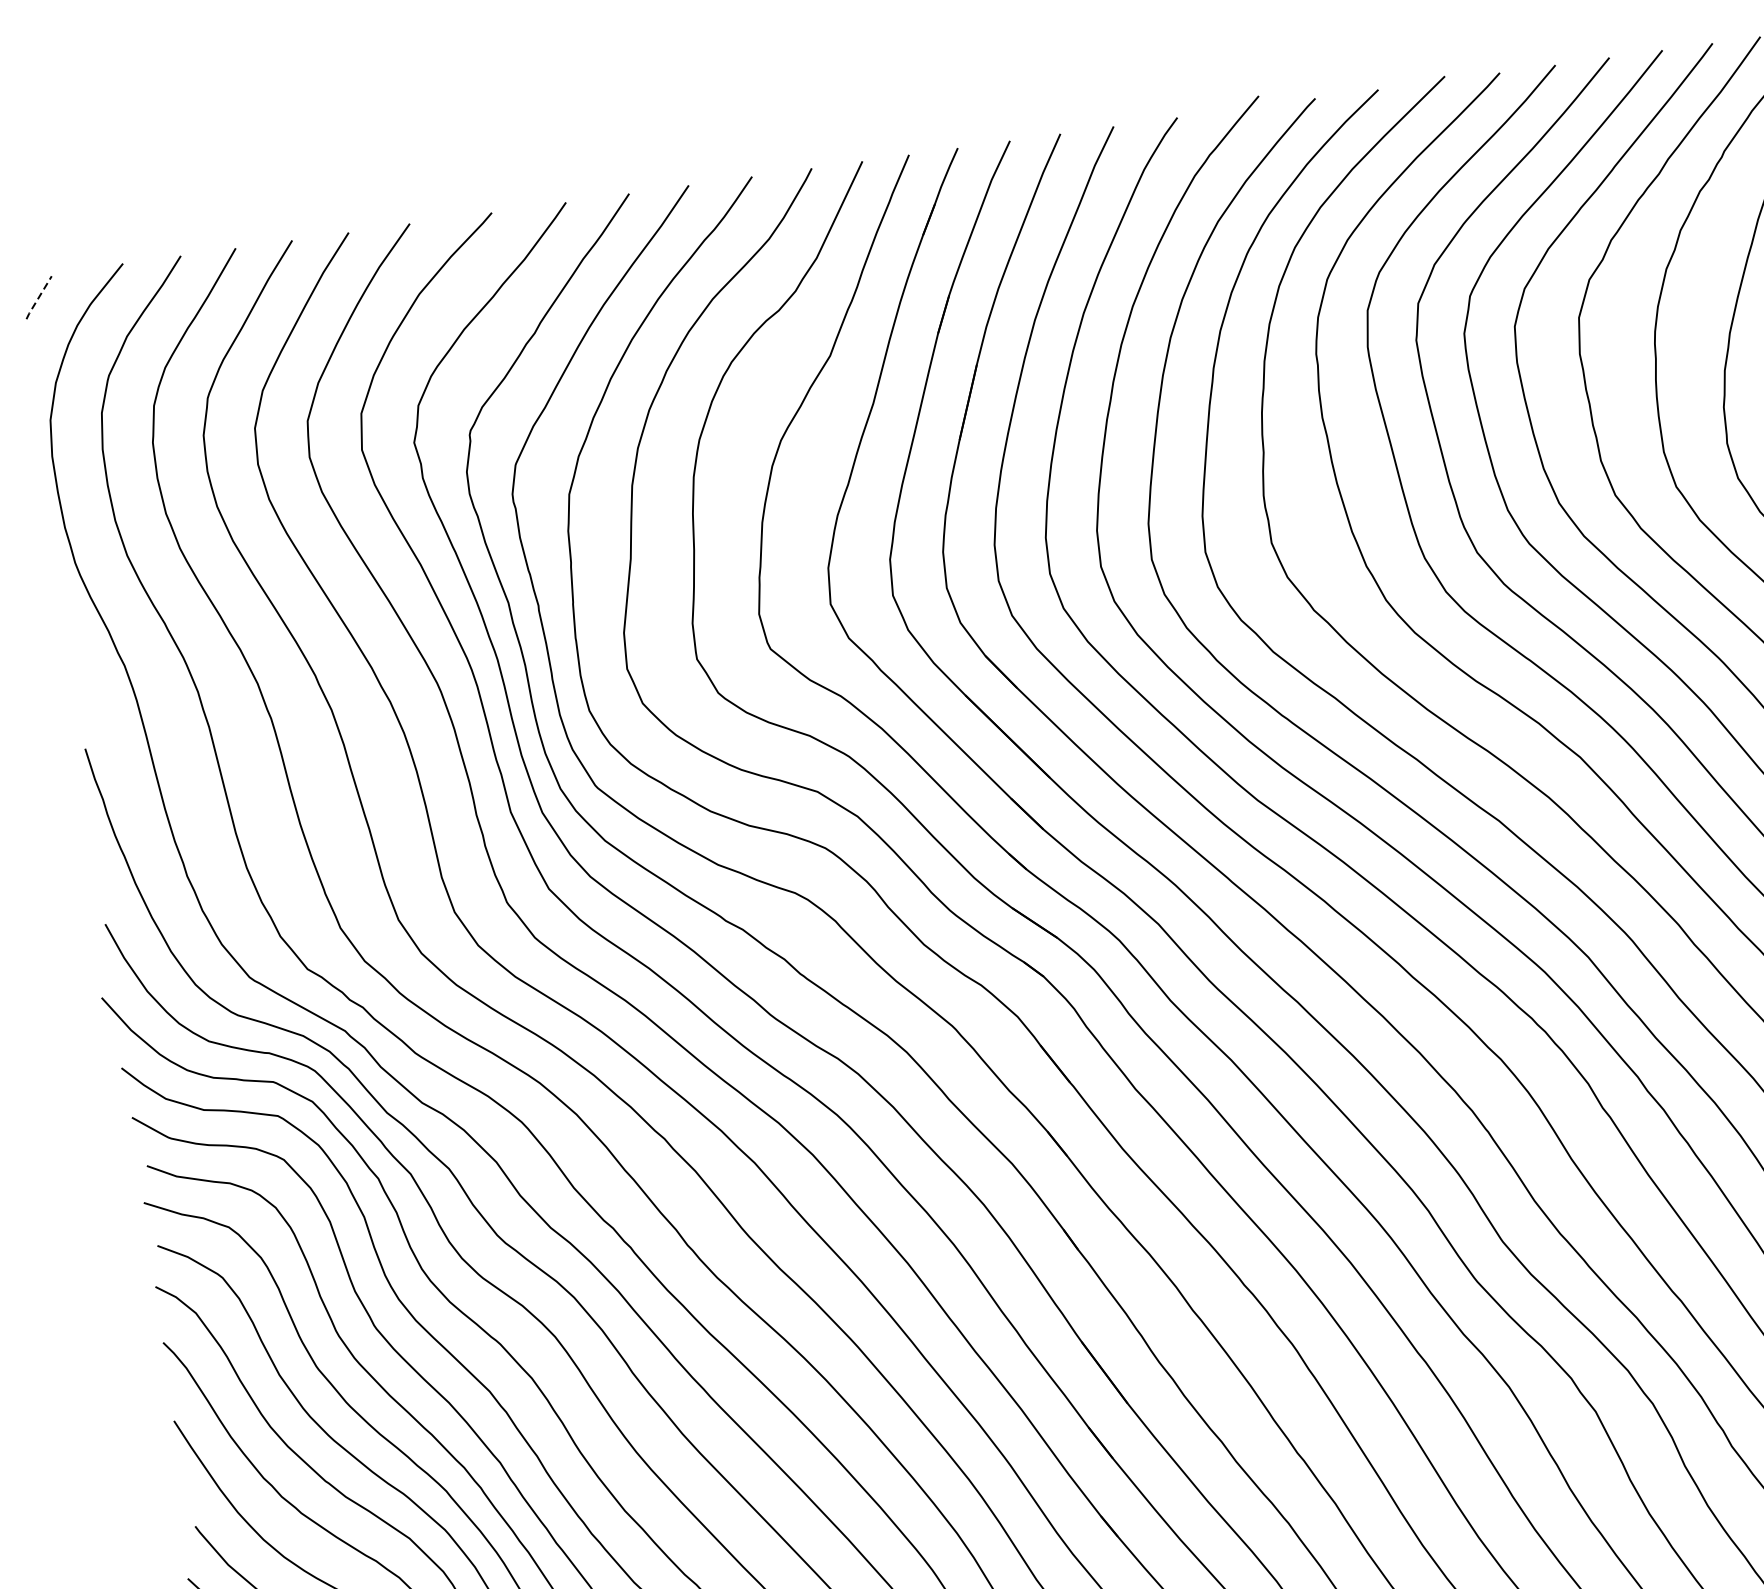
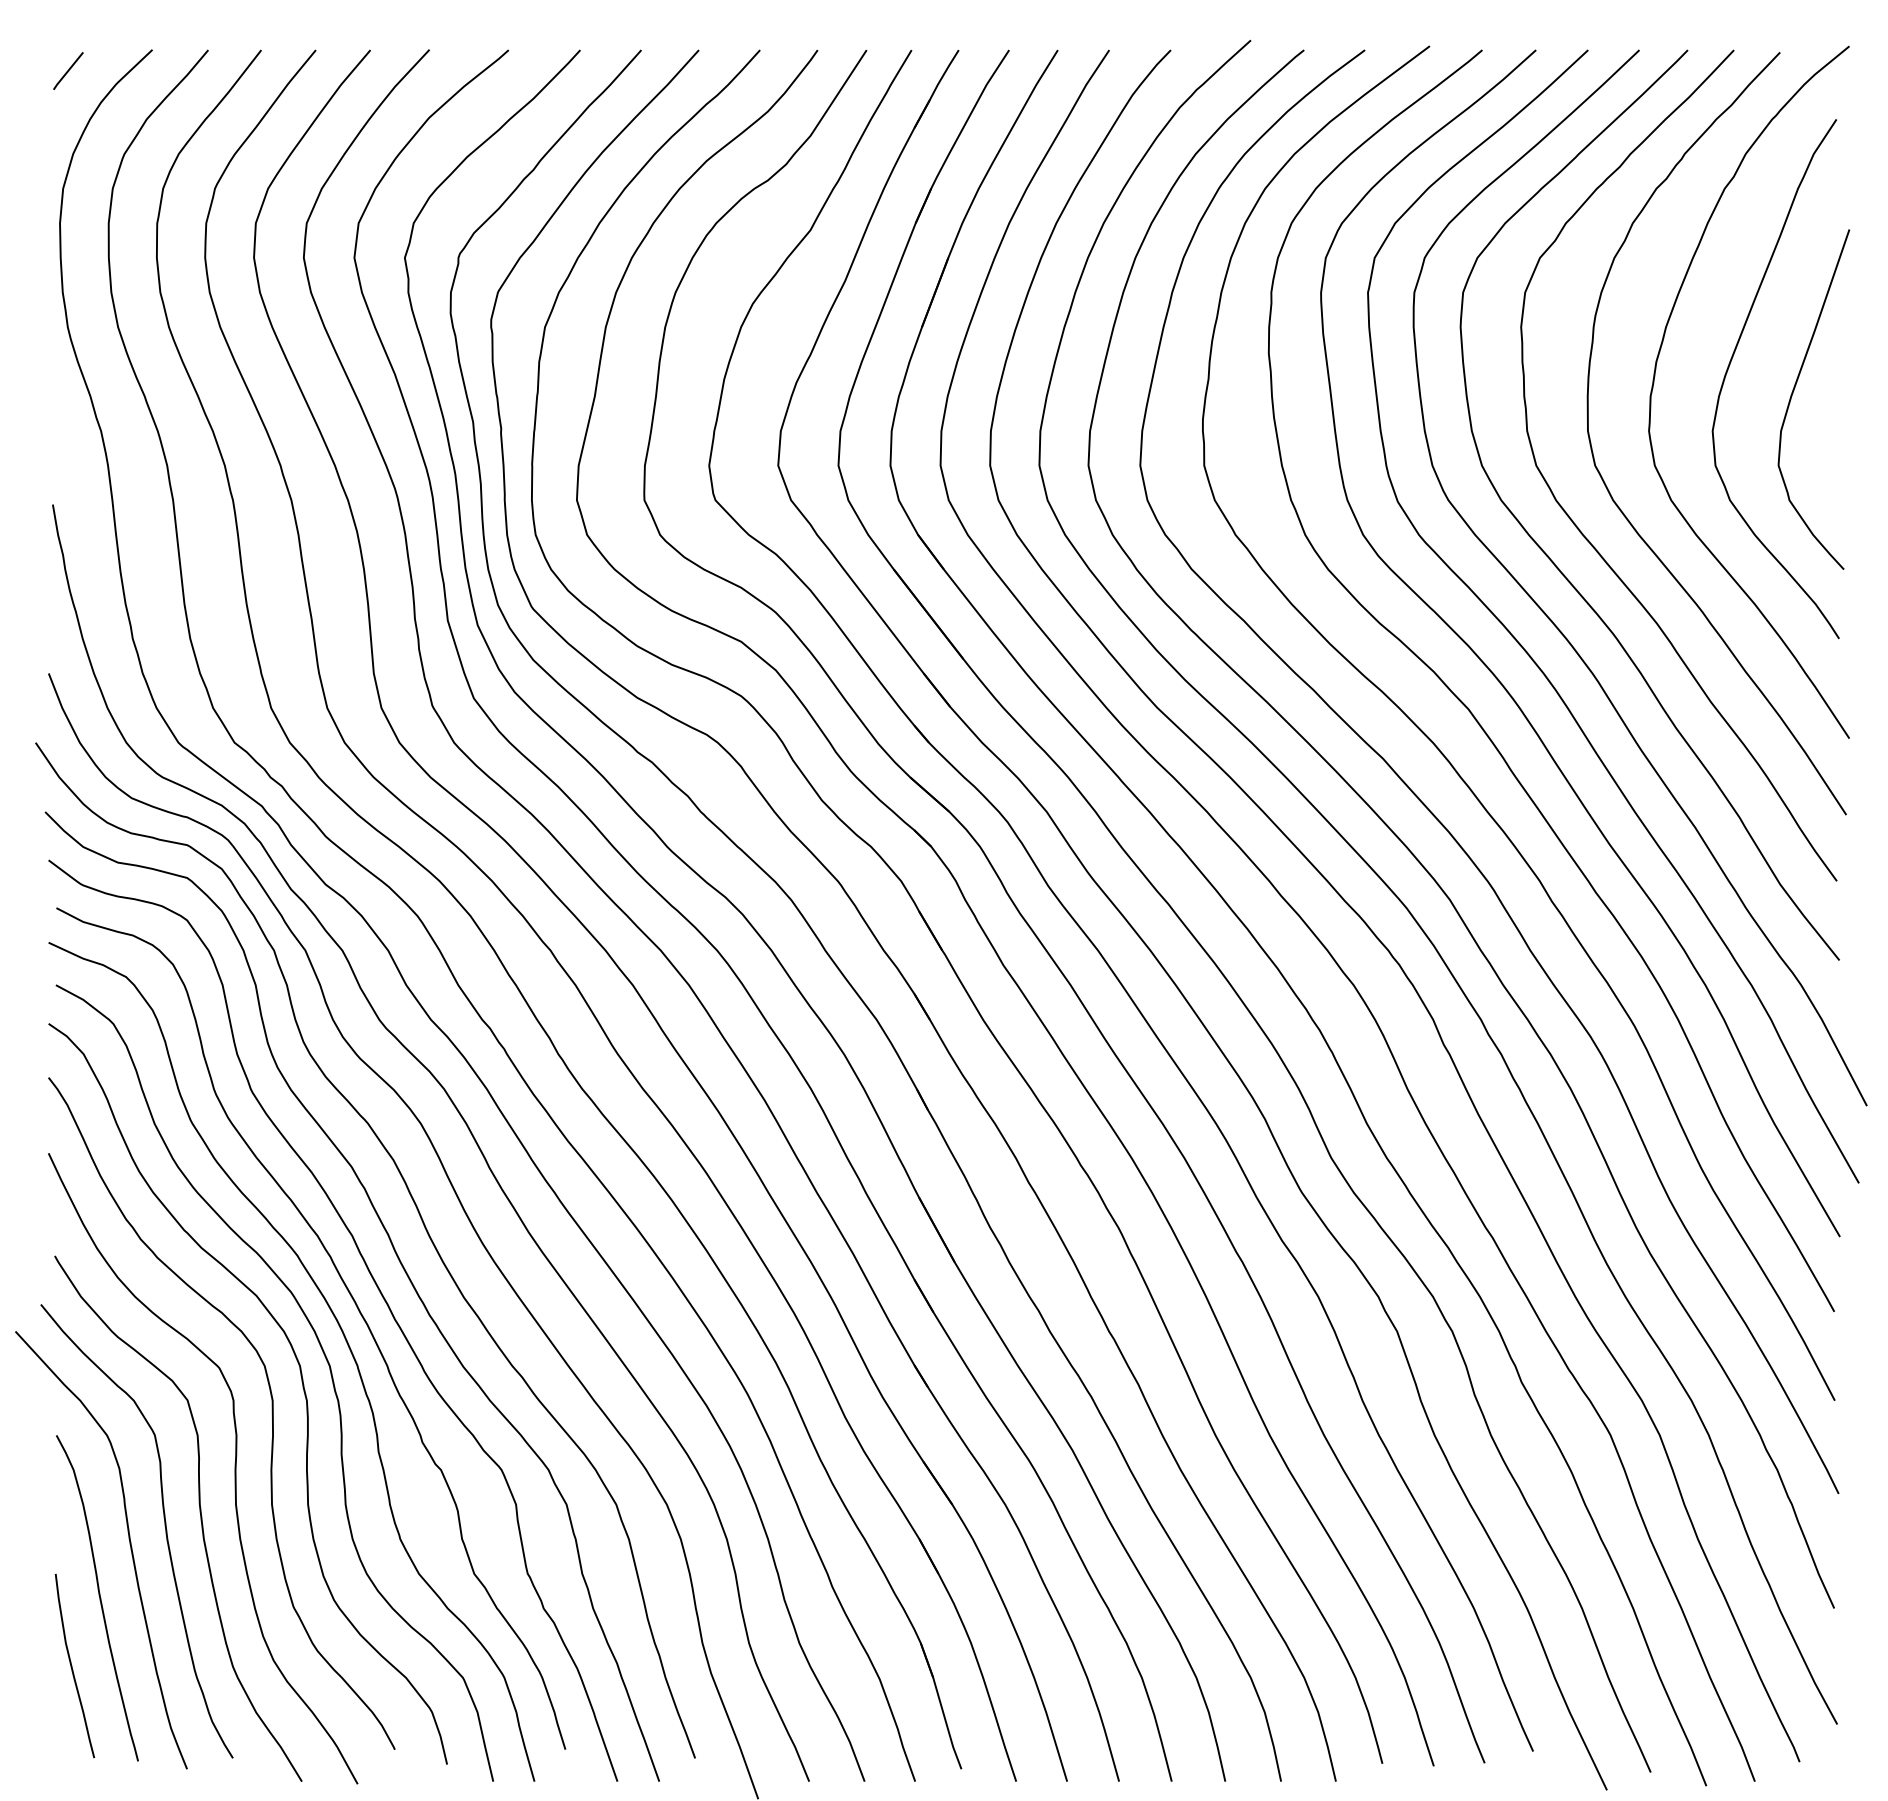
line: (38, 298) -> (67, 71), dashed -> solid

